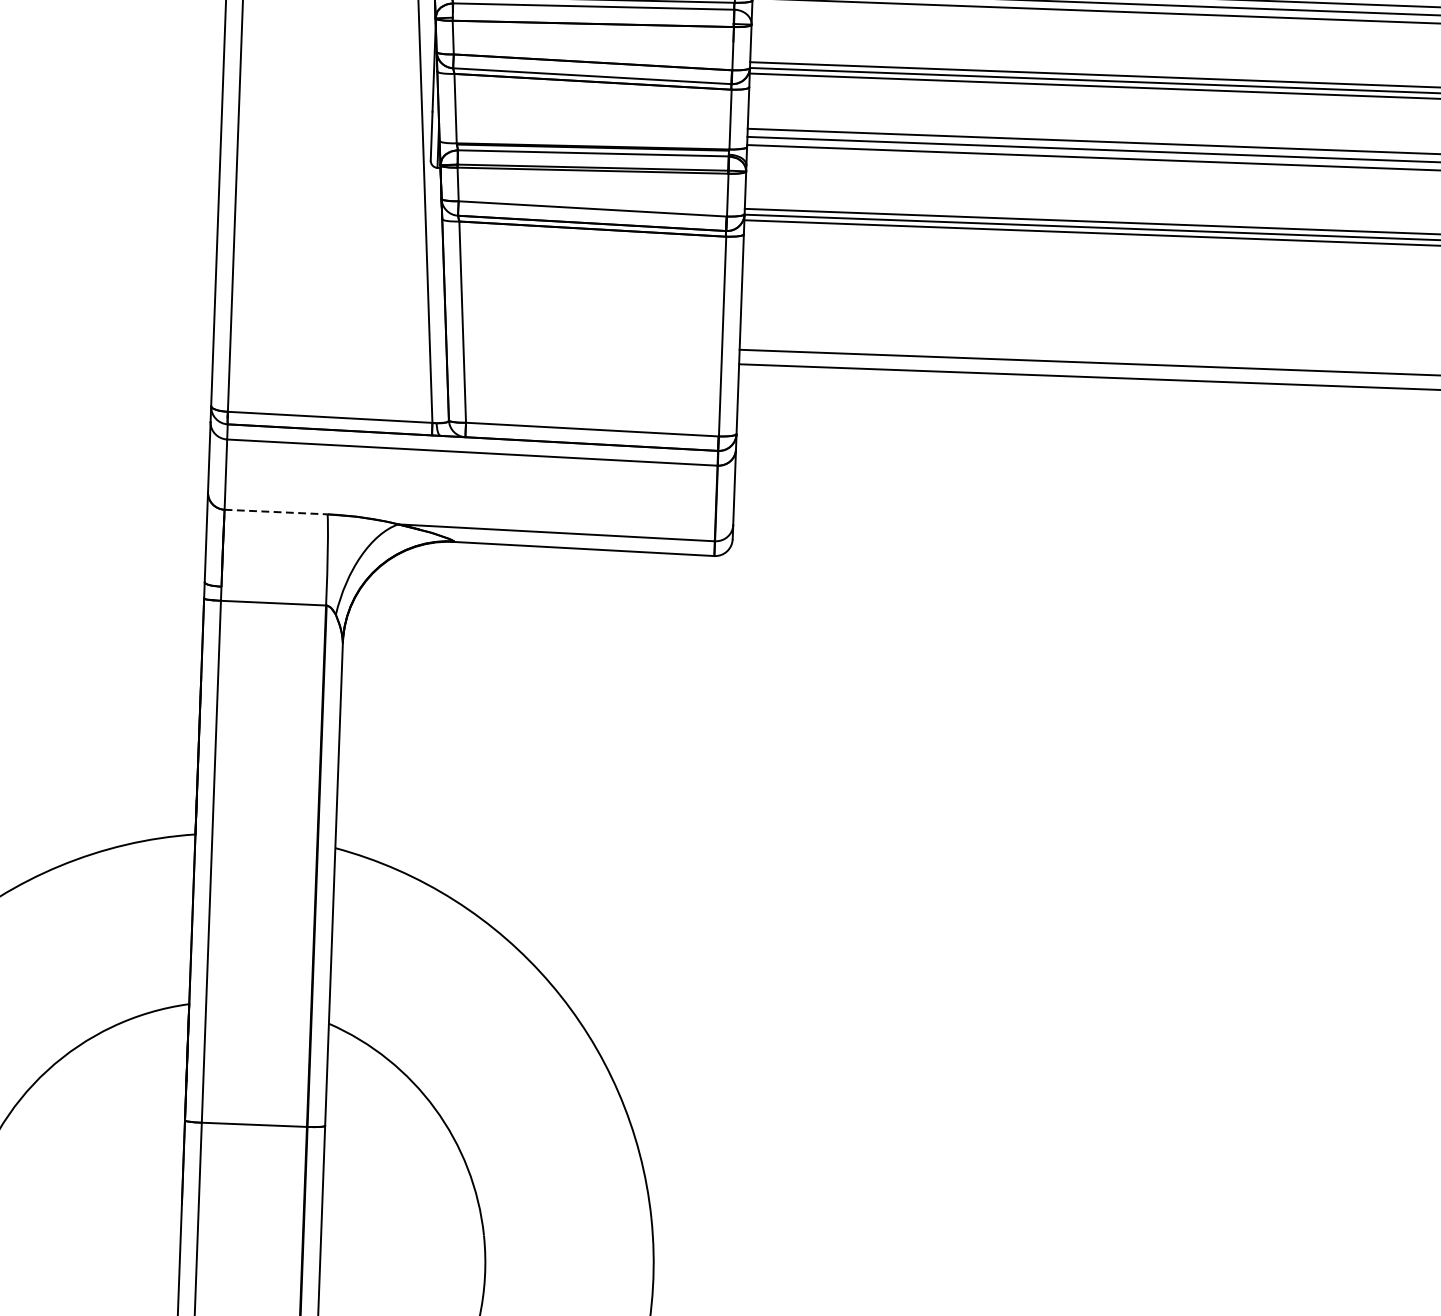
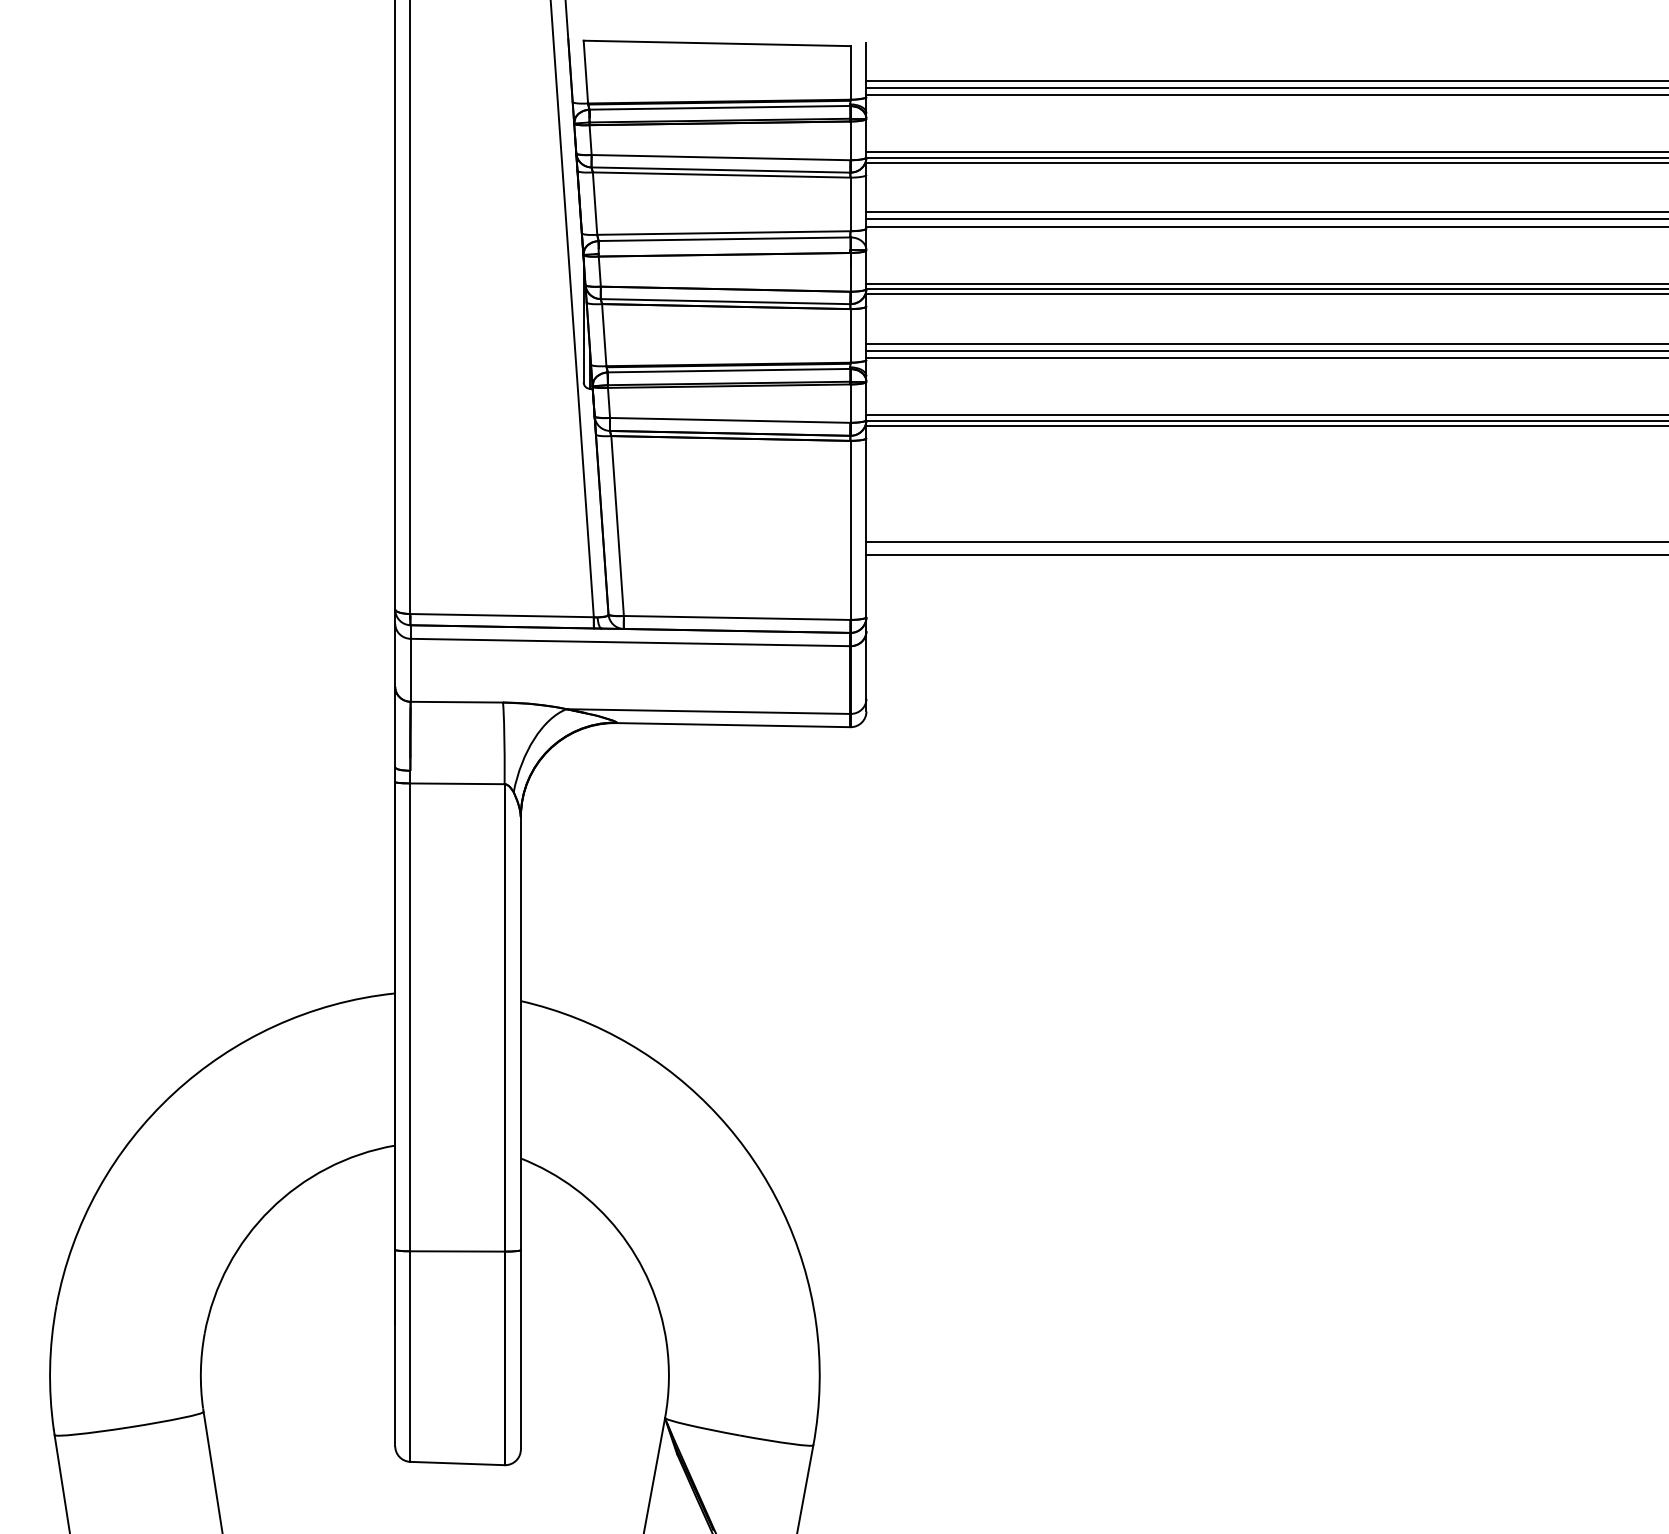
line: (276, 512) -> (457, 702), dashed -> solid

